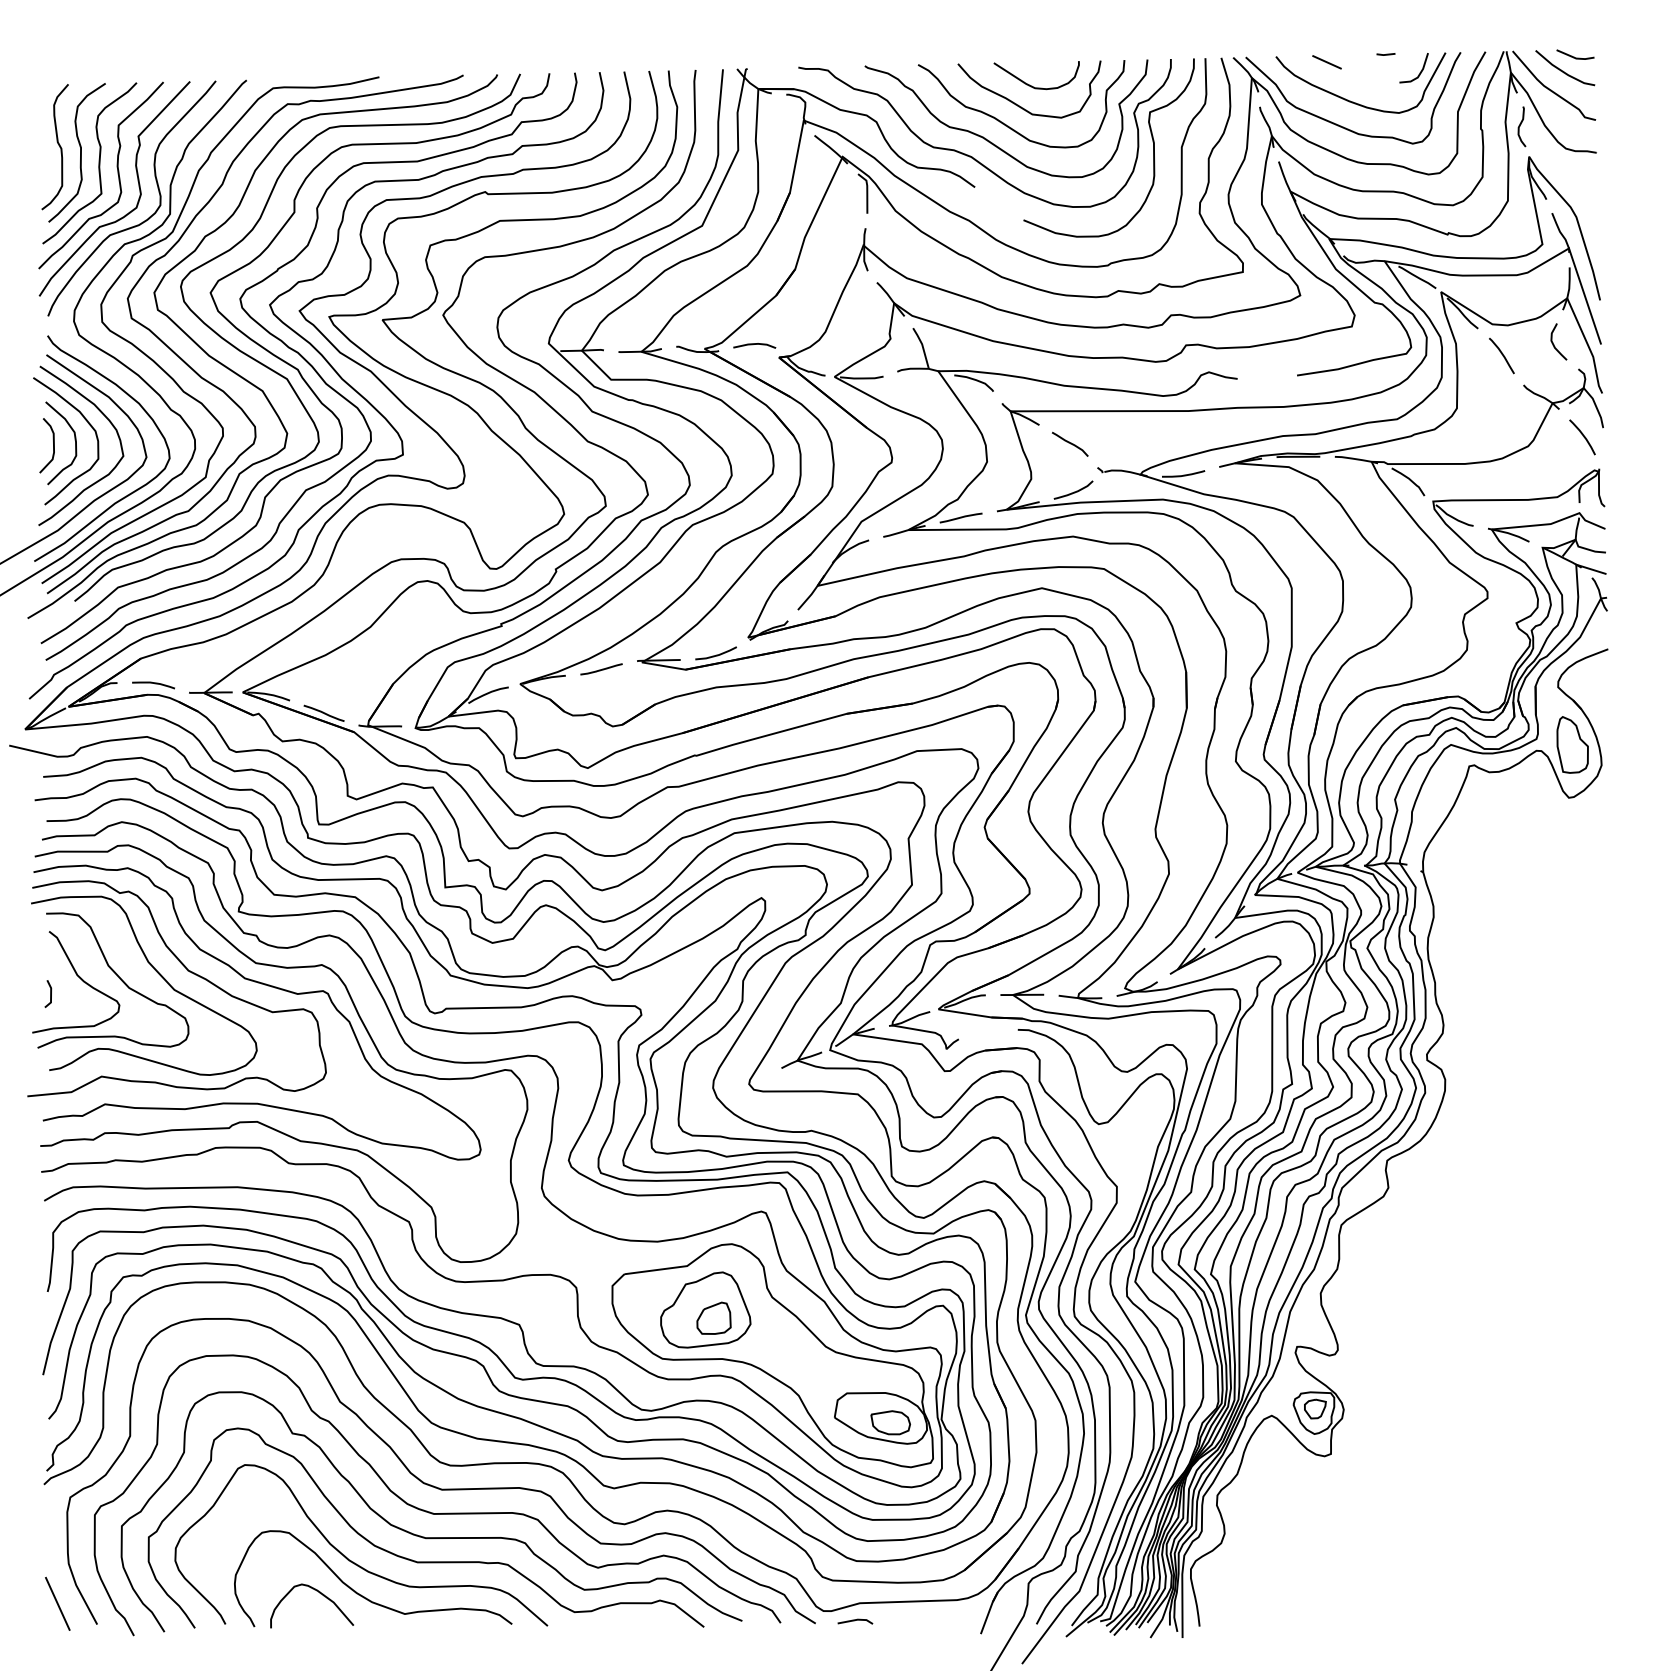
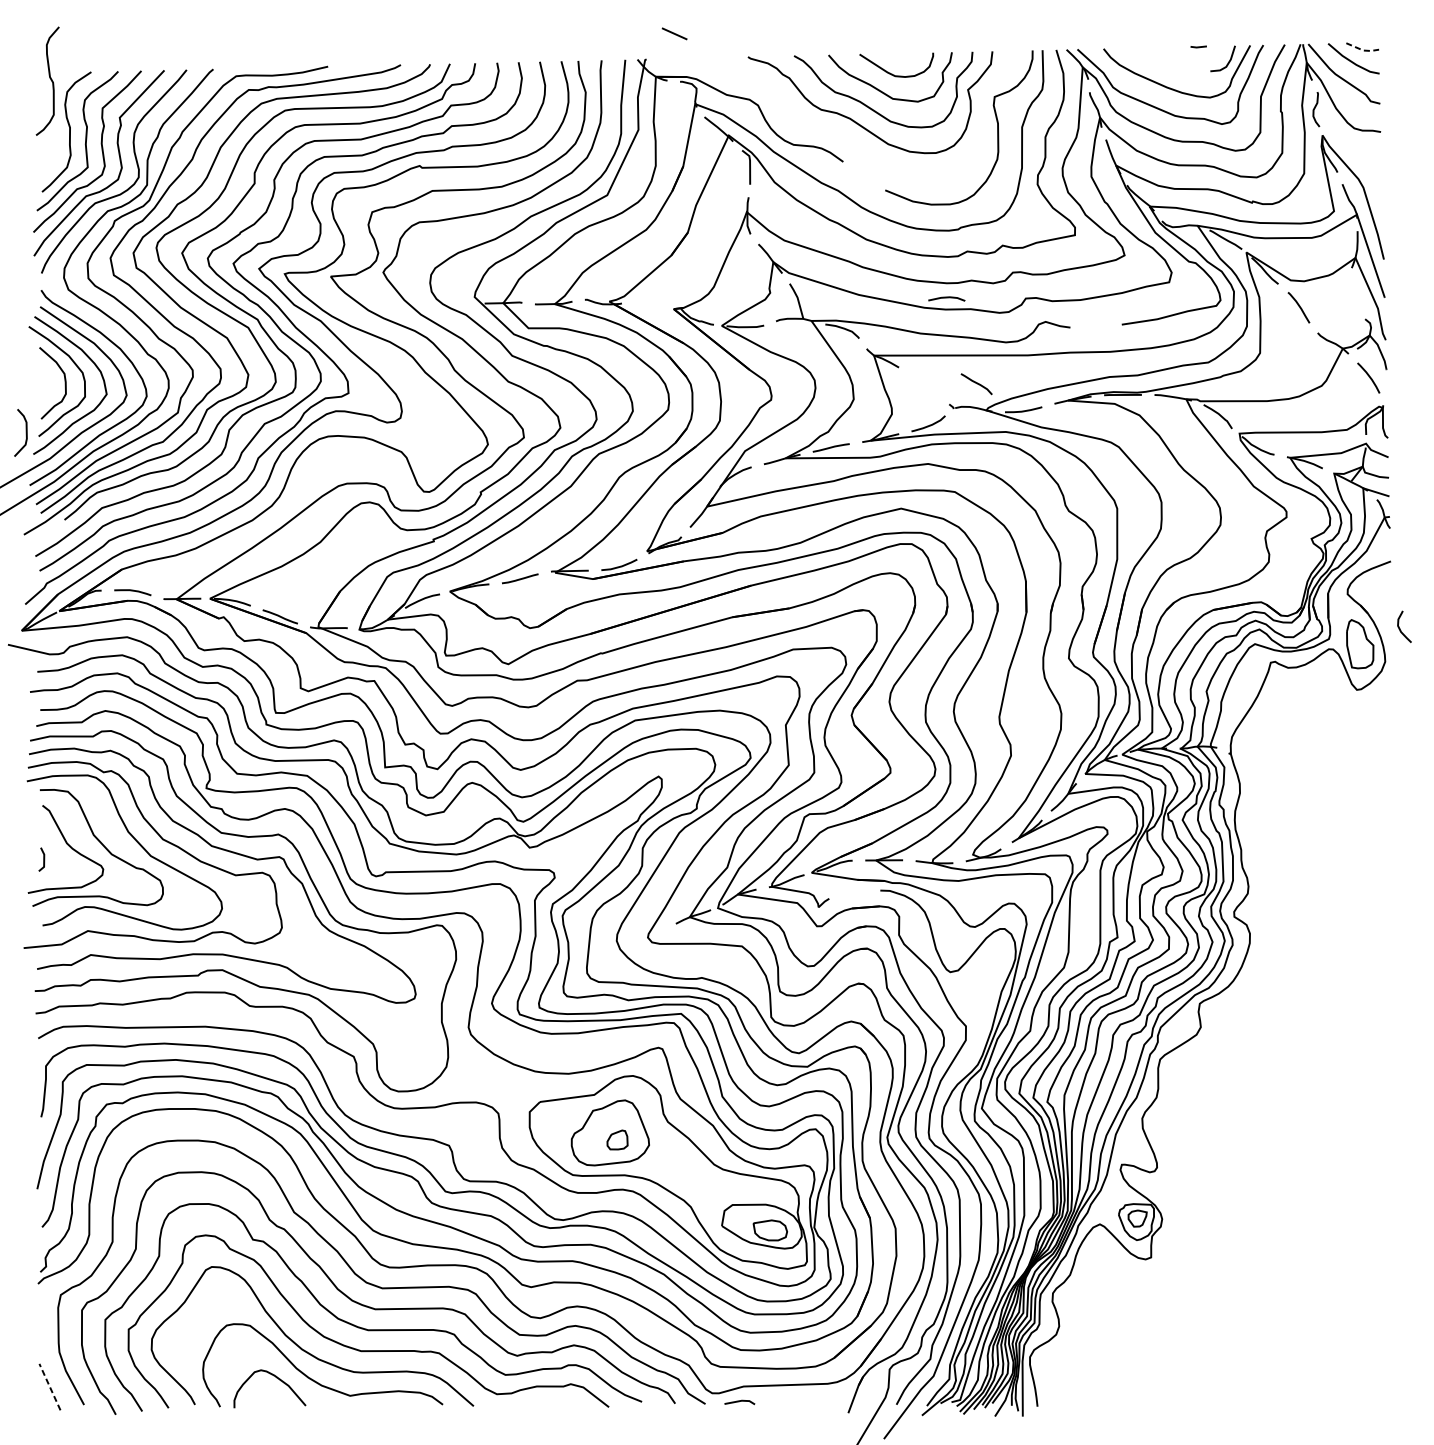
line: (1576, 58) -> (1363, 50), solid -> dashed
line: (1326, 62) -> (674, 34), moved
curve: (58, 145) -> (50, 79), moved
curve: (972, 156) -> (841, 135), removed
curve: (754, 344) -> (946, 297), moved
curve: (1554, 344) -> (1400, 629), moved
curve: (1070, 443) -> (976, 383), moved
curve: (53, 445) -> (26, 432), moved
part: (713, 1317) -> (617, 1139), size x0.7
line: (57, 1603) -> (49, 1386), solid -> dashed

